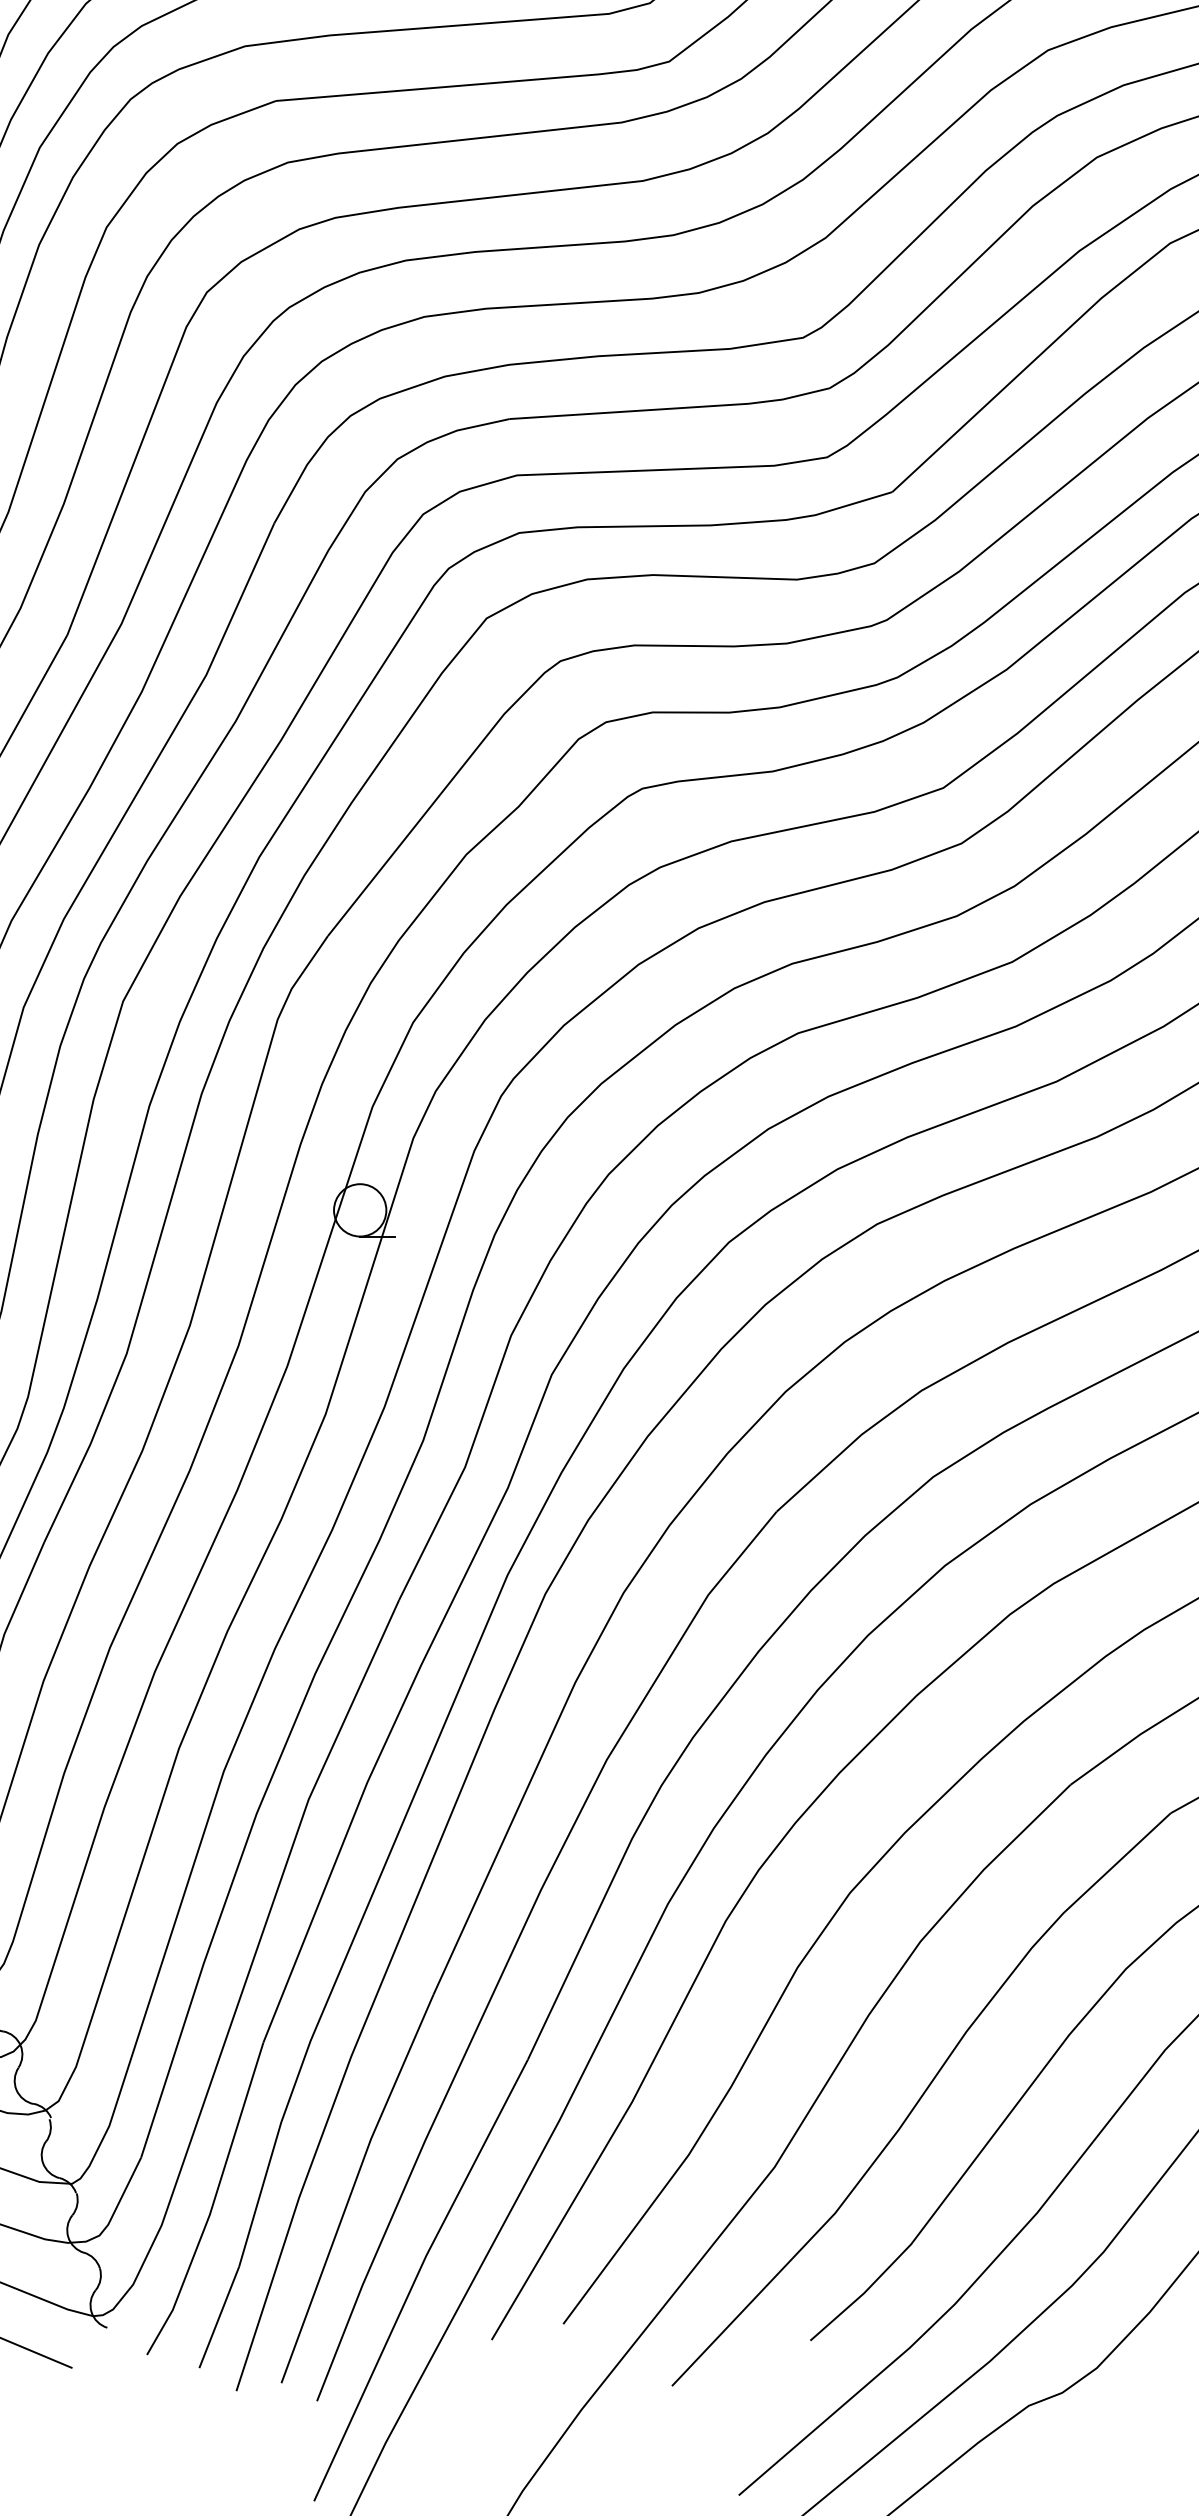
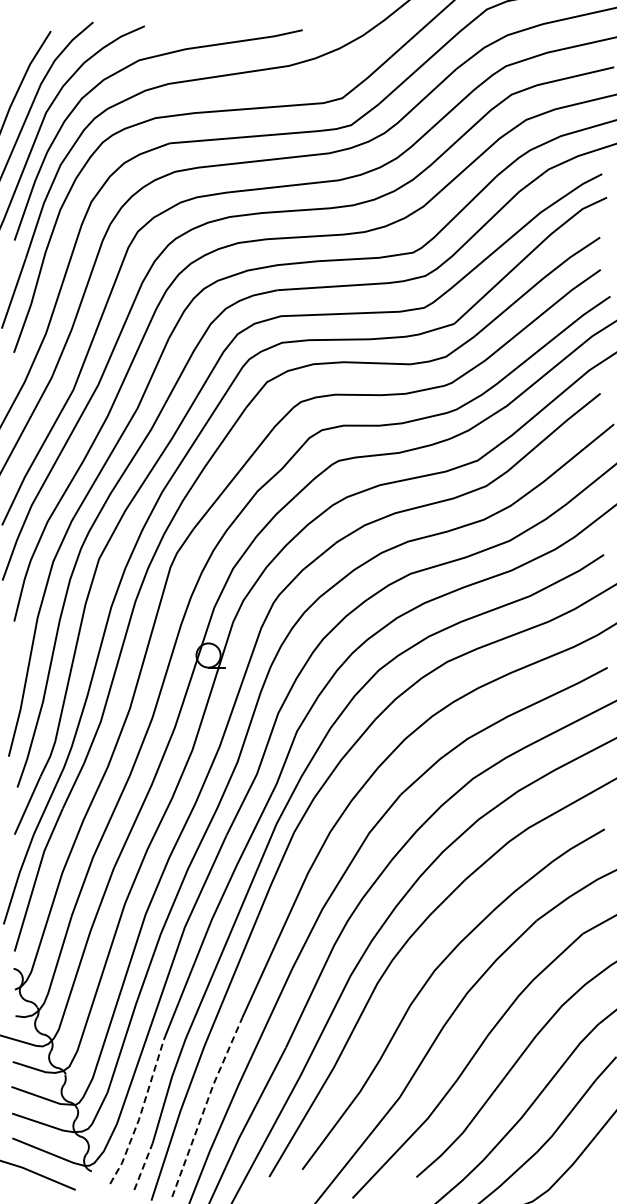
line: (353, 2185) -> (205, 1105), solid -> dashed
line: (212, 2204) -> (140, 1114), solid -> dashed
line: (219, 2317) -> (143, 1166), solid -> dashed

